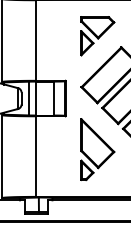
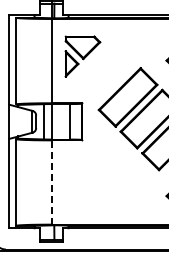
part: (97, 36) -> (82, 56), moved
part: (97, 149) -> (115, 175), removed
line: (36, 156) -> (51, 182), solid -> dashed

